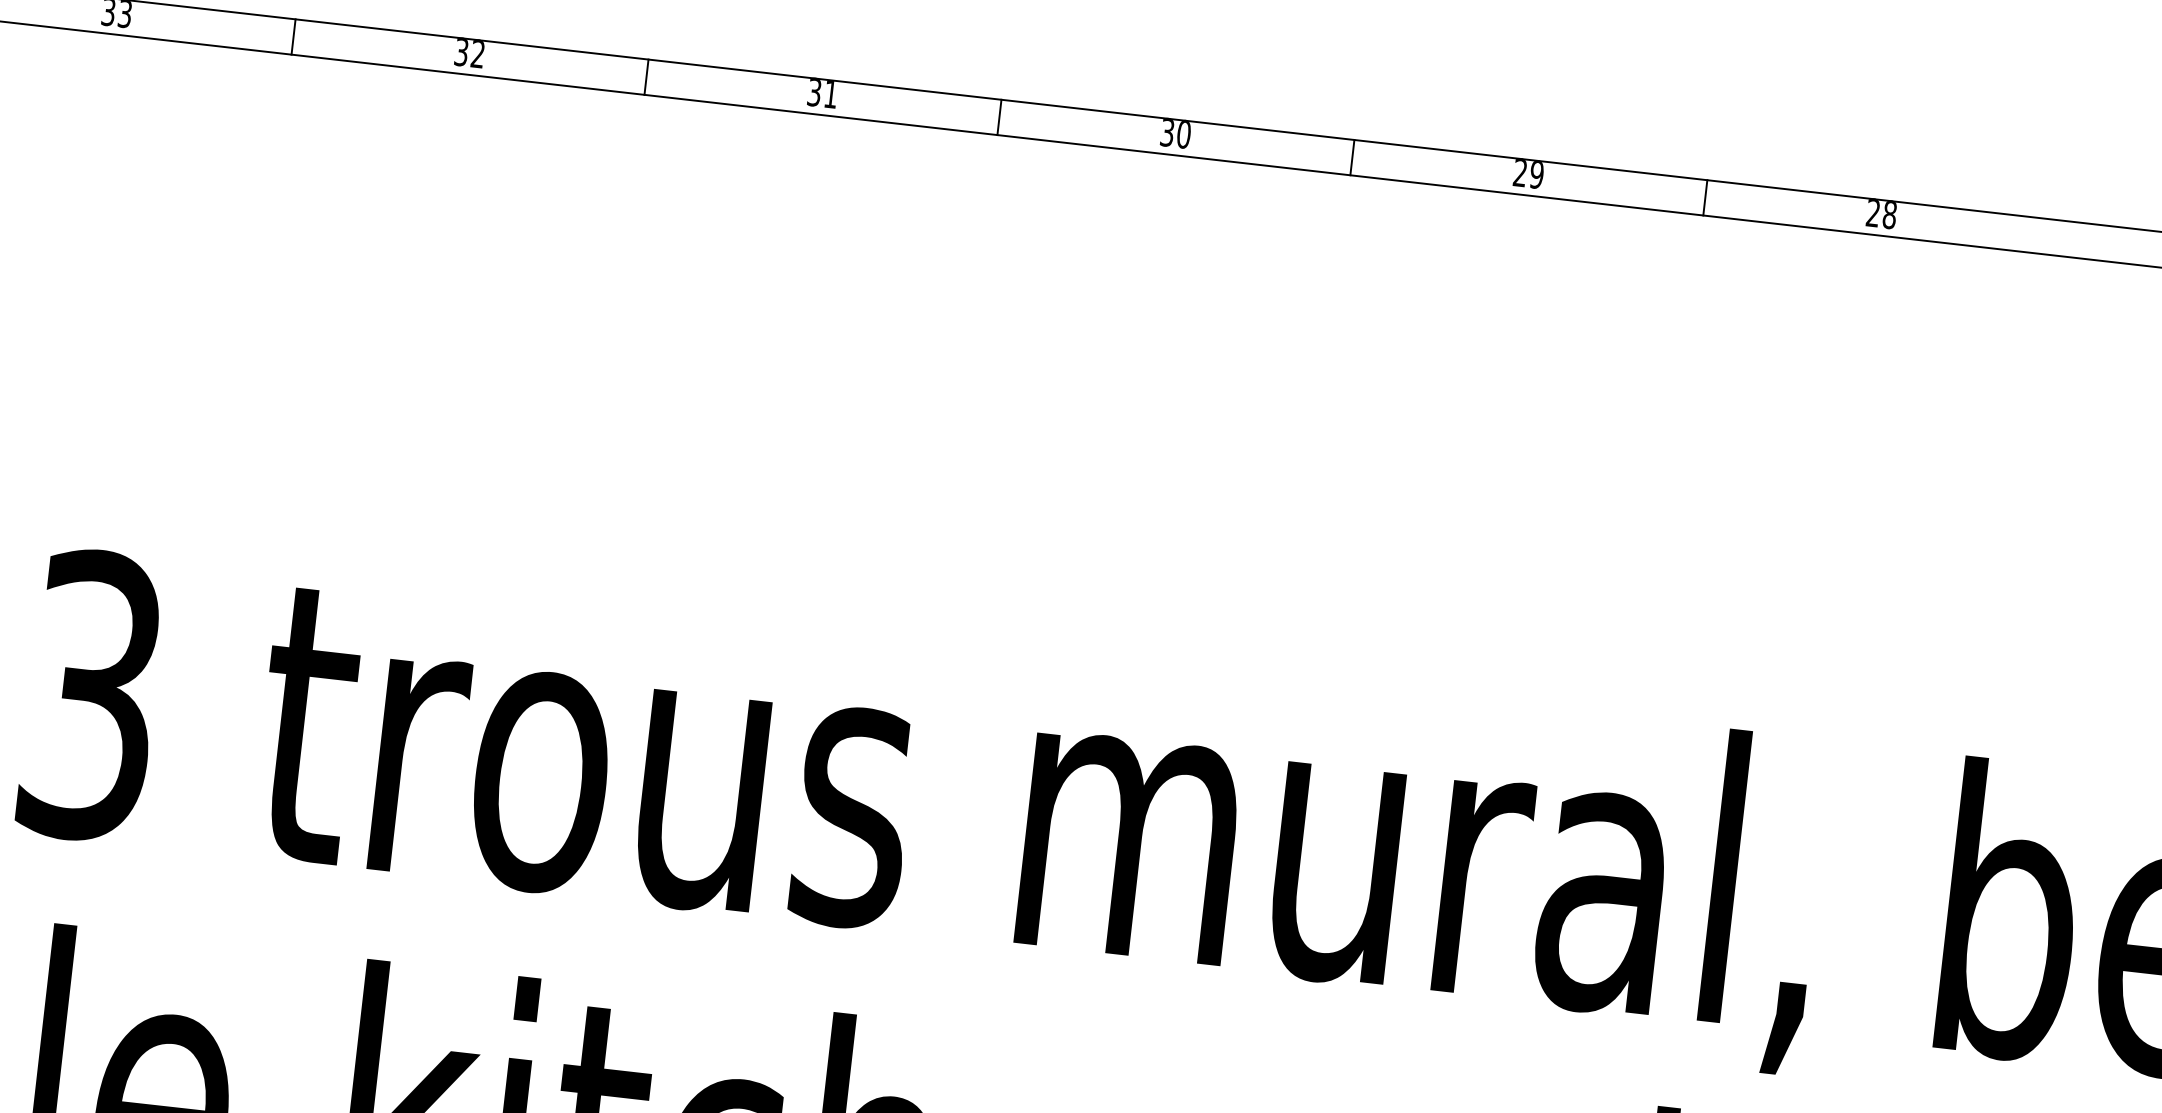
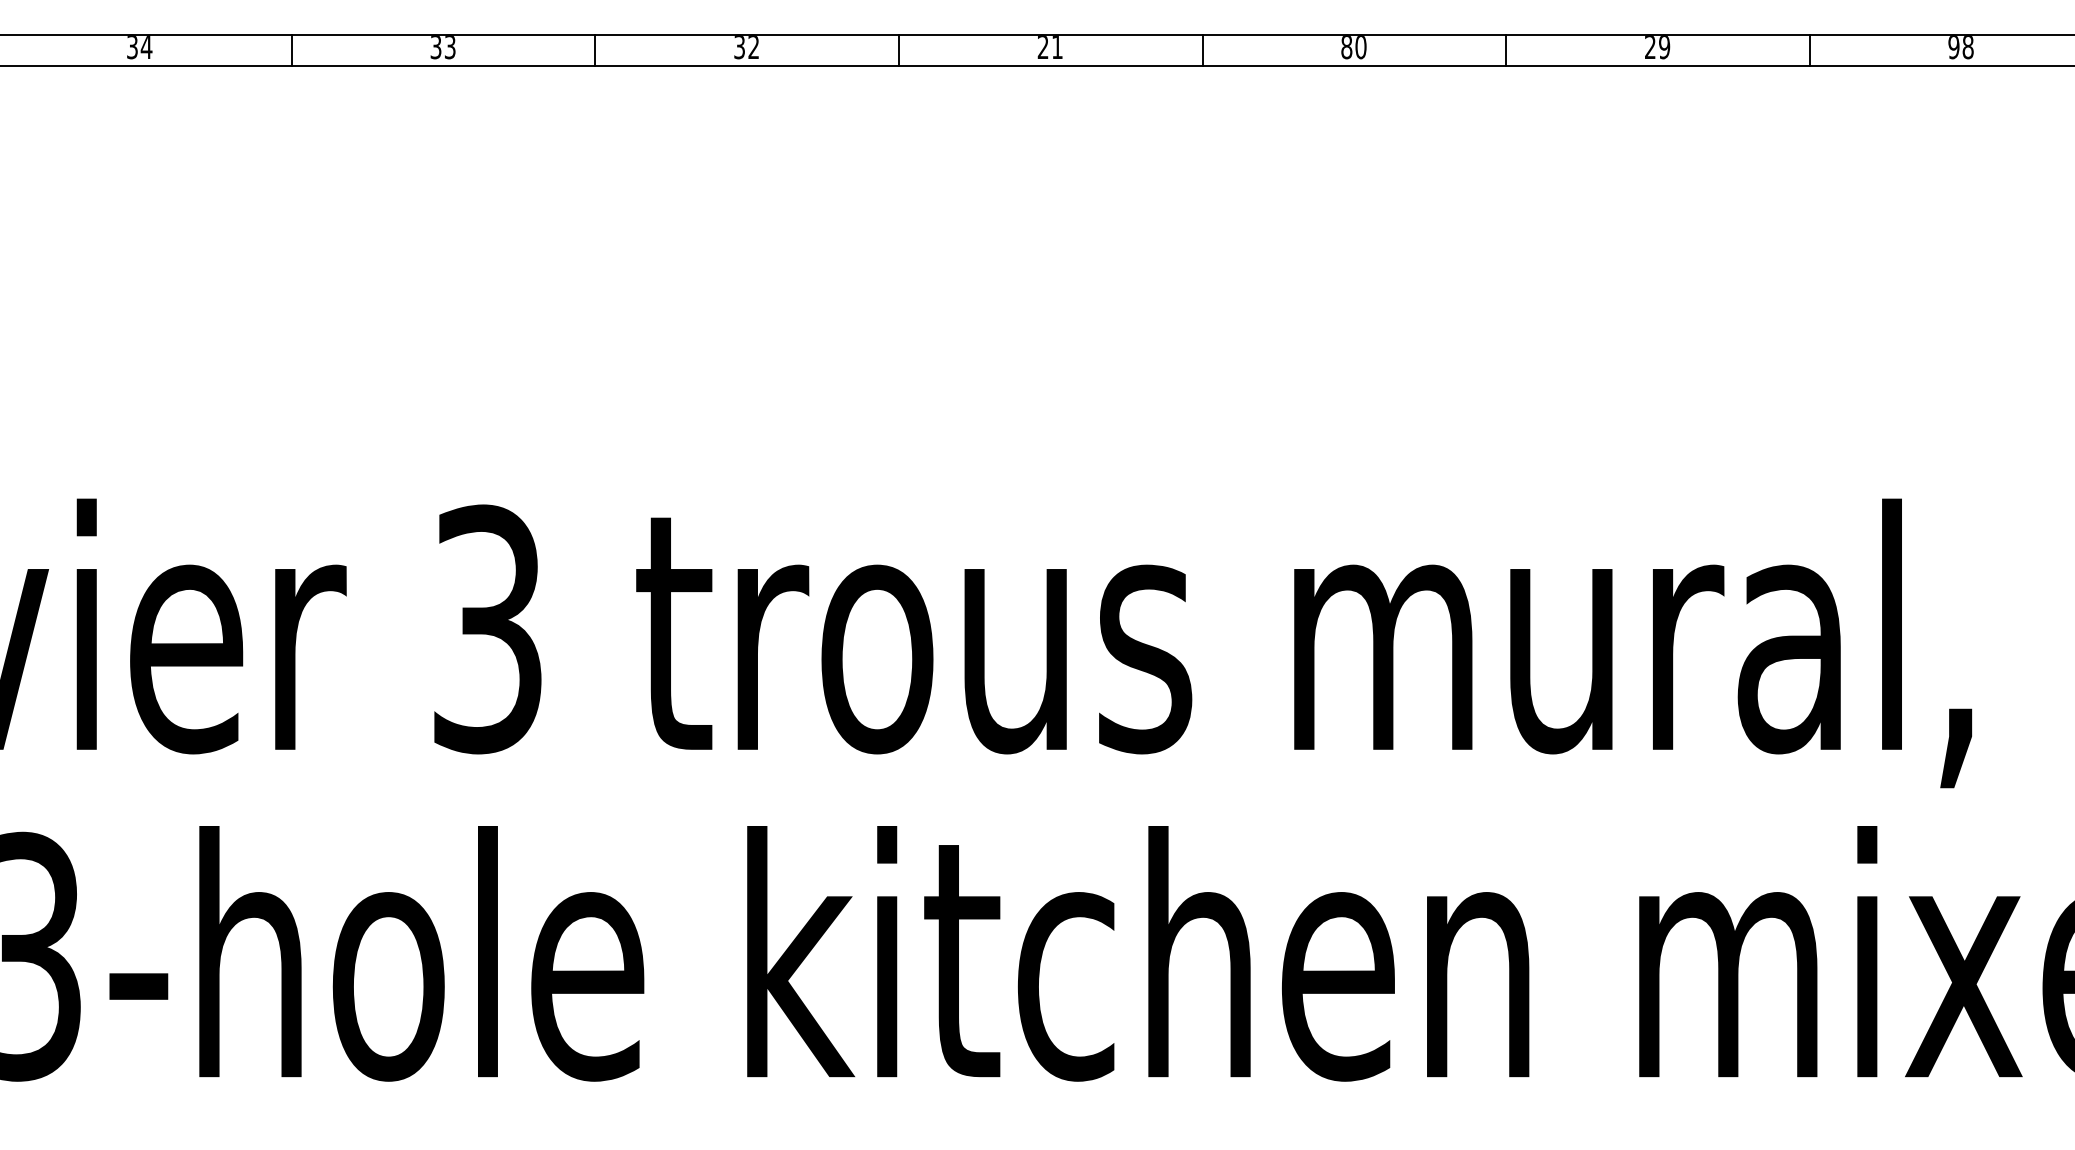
text: (813, 92) -> (1042, 47), 31 -> 21
text: (1167, 133) -> (1346, 47), 30 -> 80
text: (1872, 213) -> (1953, 47), 28 -> 98

